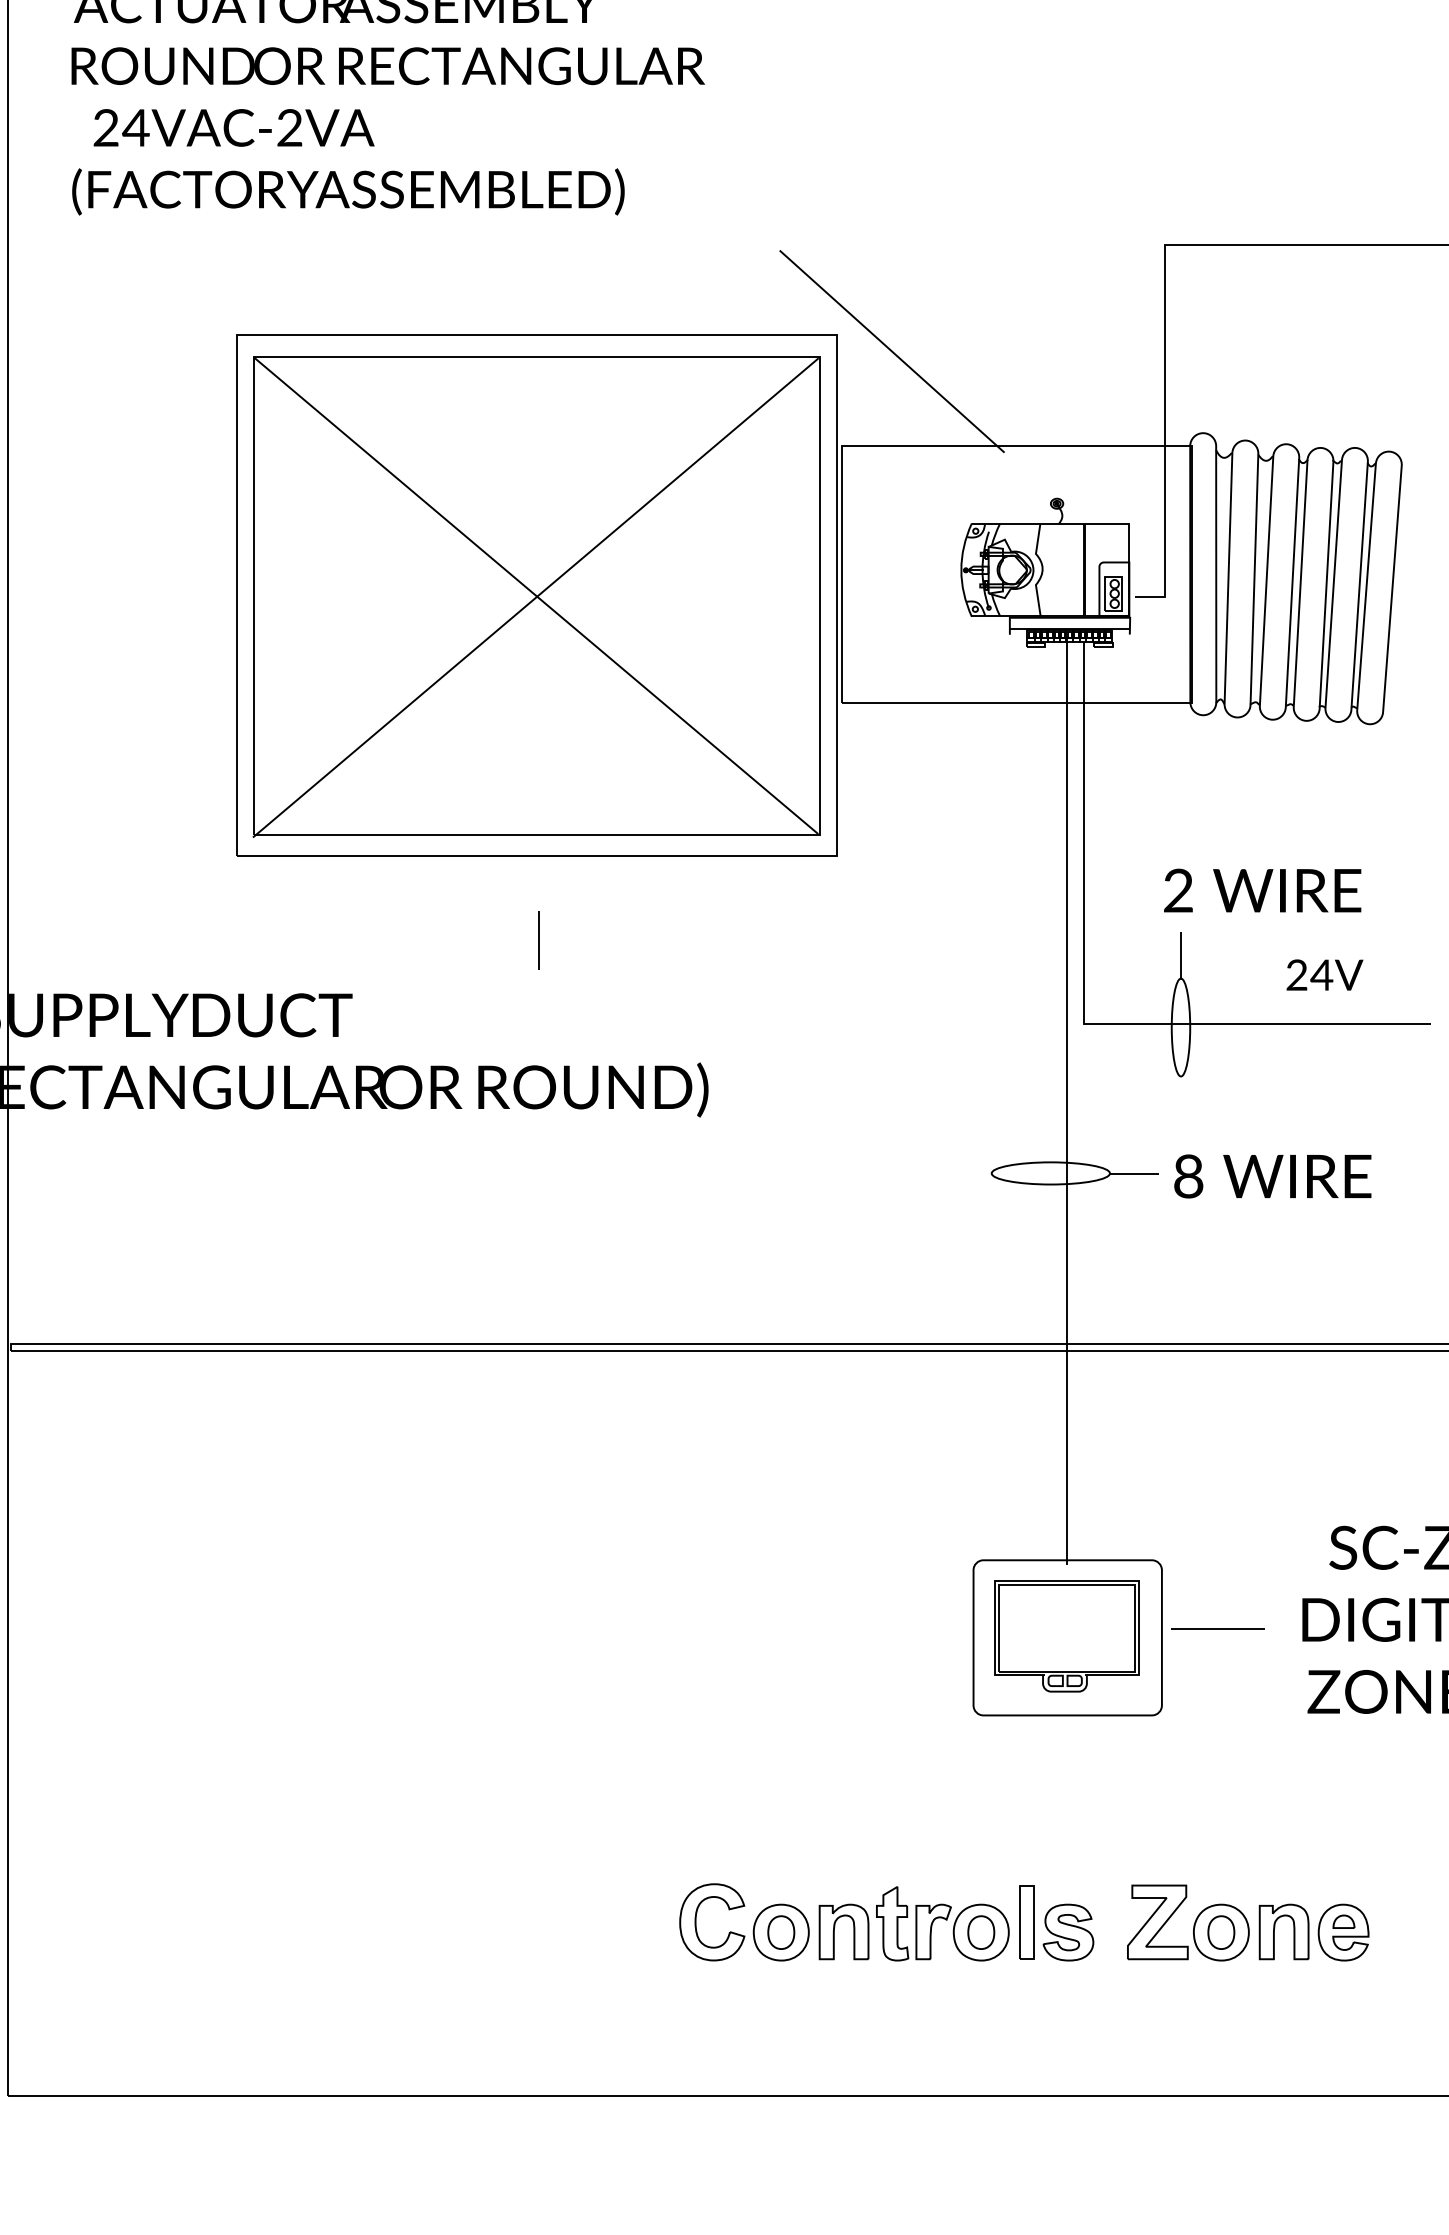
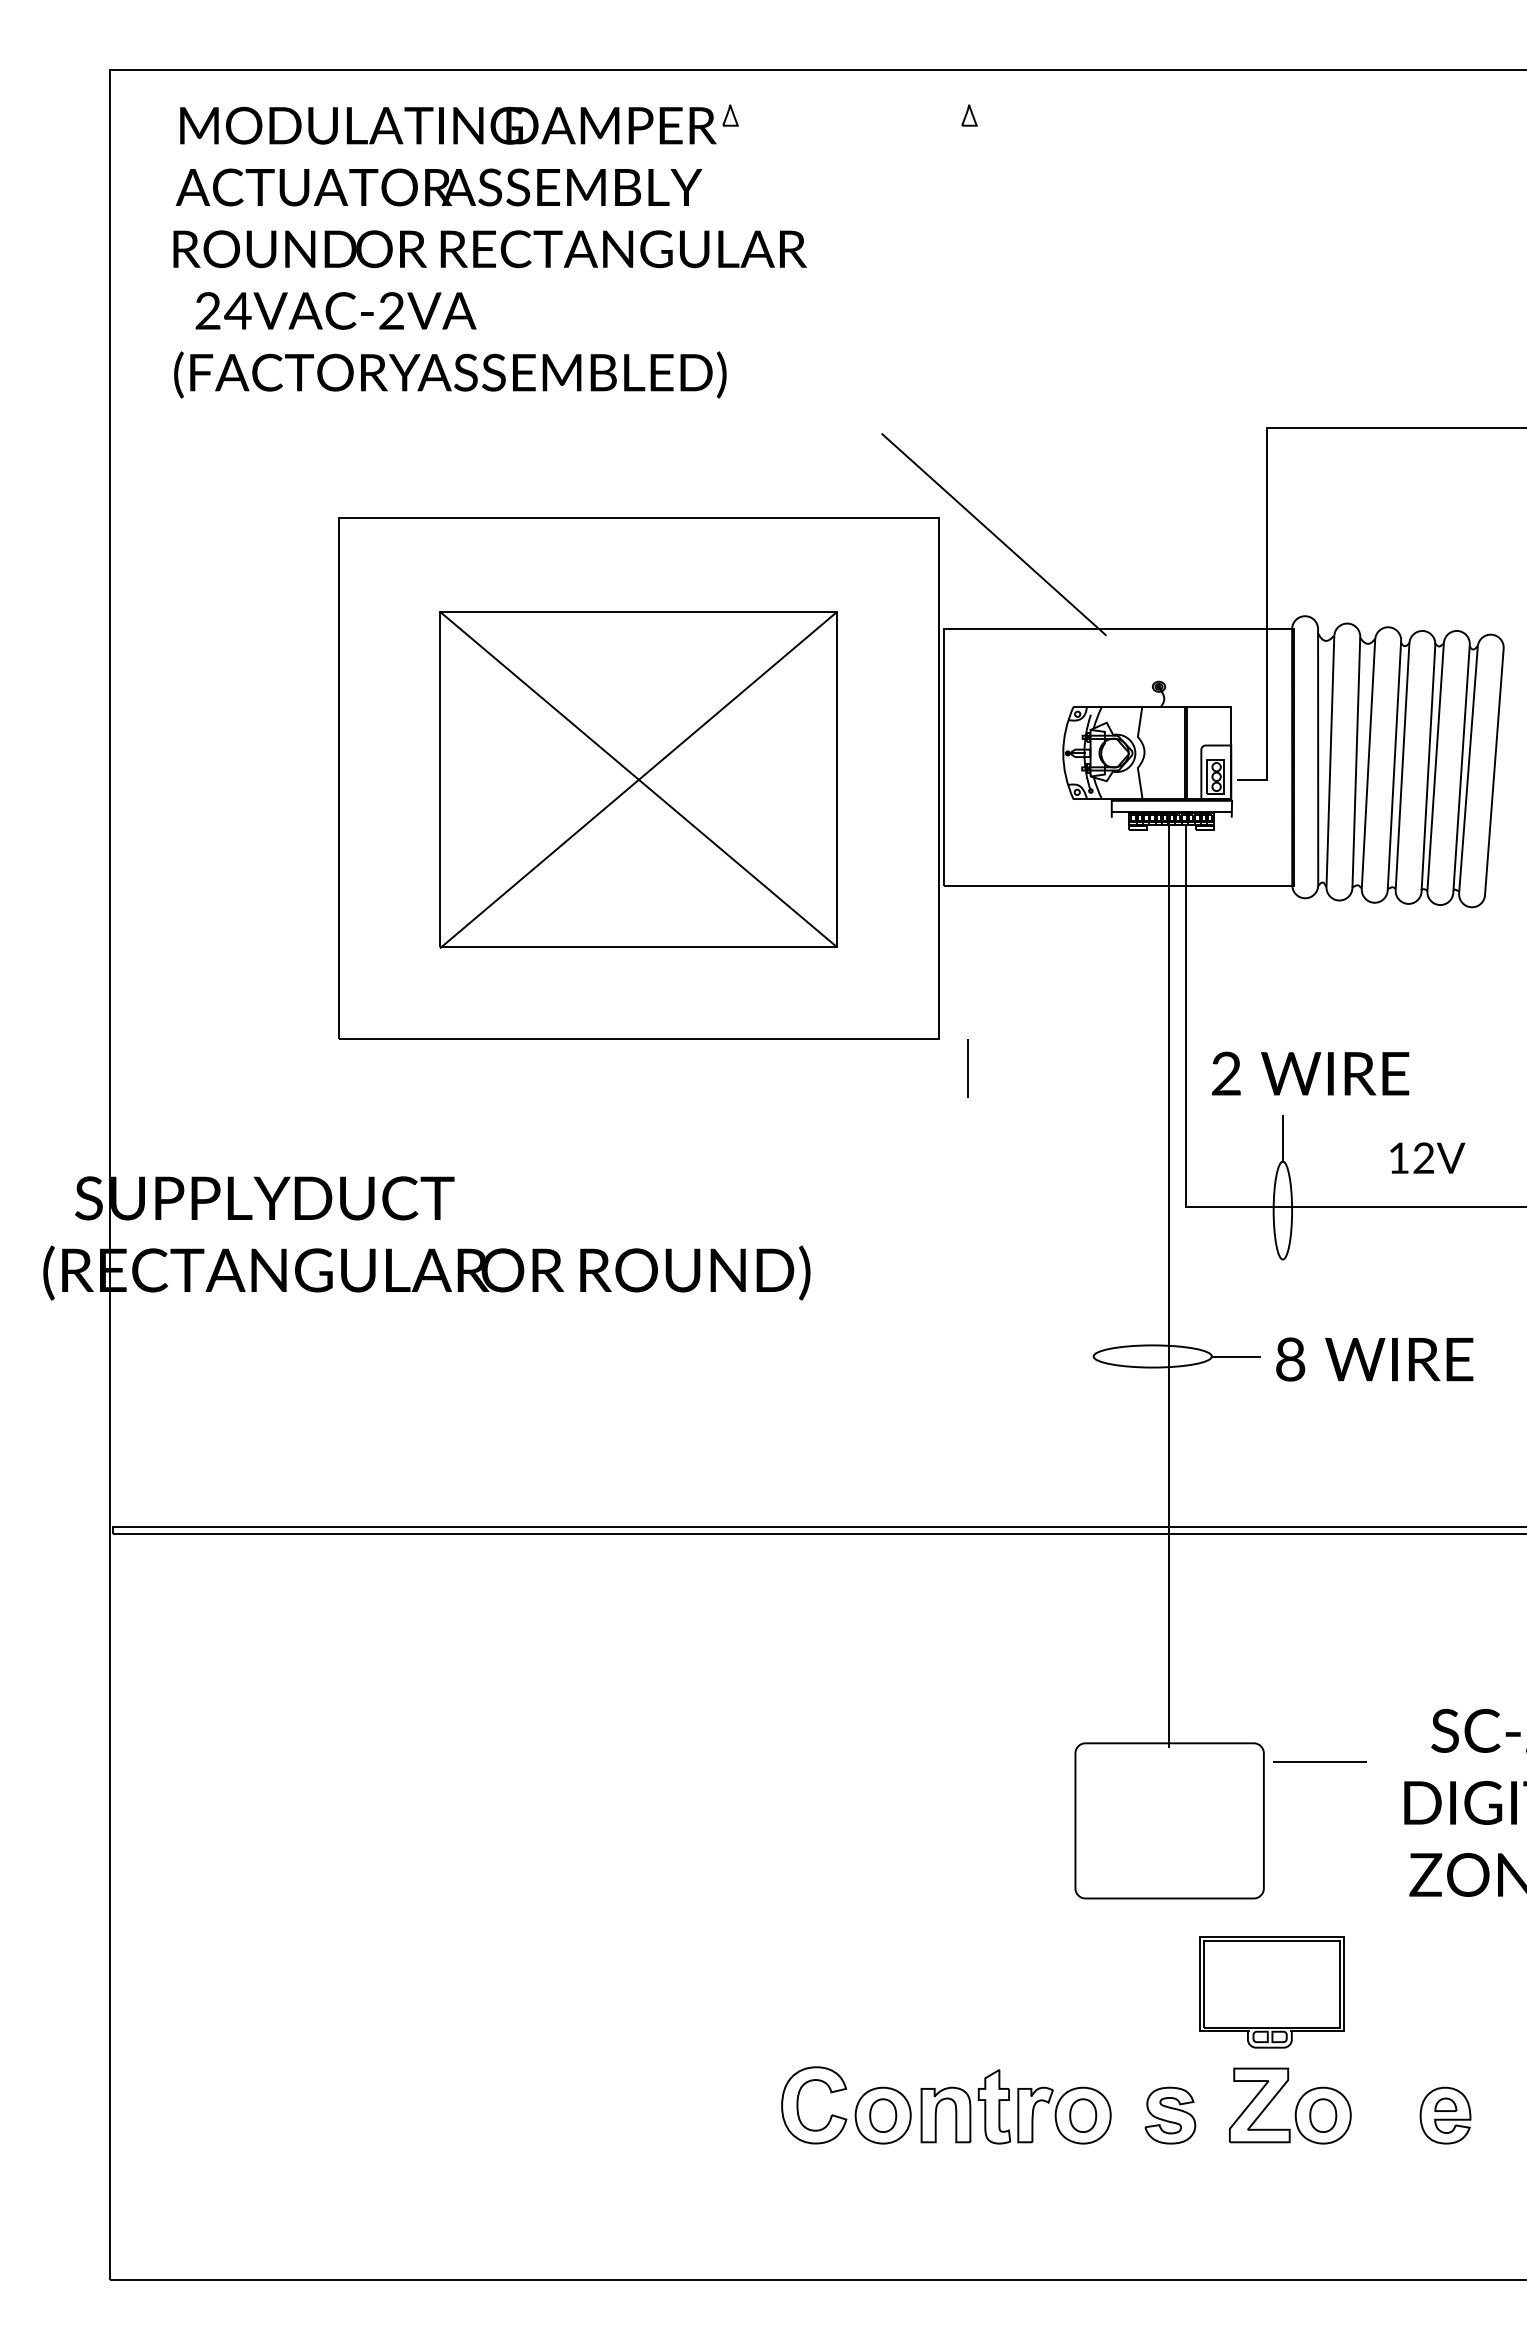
part: (536, 596) -> (638, 779), size x0.7
text: (1262, 890) -> (1310, 1073), moved
line: (538, 940) -> (967, 1068), moved
text: (1309, 974) -> (1411, 1157), 24V -> 12V
line: (1217, 1628) -> (1319, 1761), moved
part: (1066, 1636) -> (1271, 1992), moved
part: (1026, 1922) -> (1128, 2105), removed
part: (1274, 1931) -> (1376, 2114), removed

